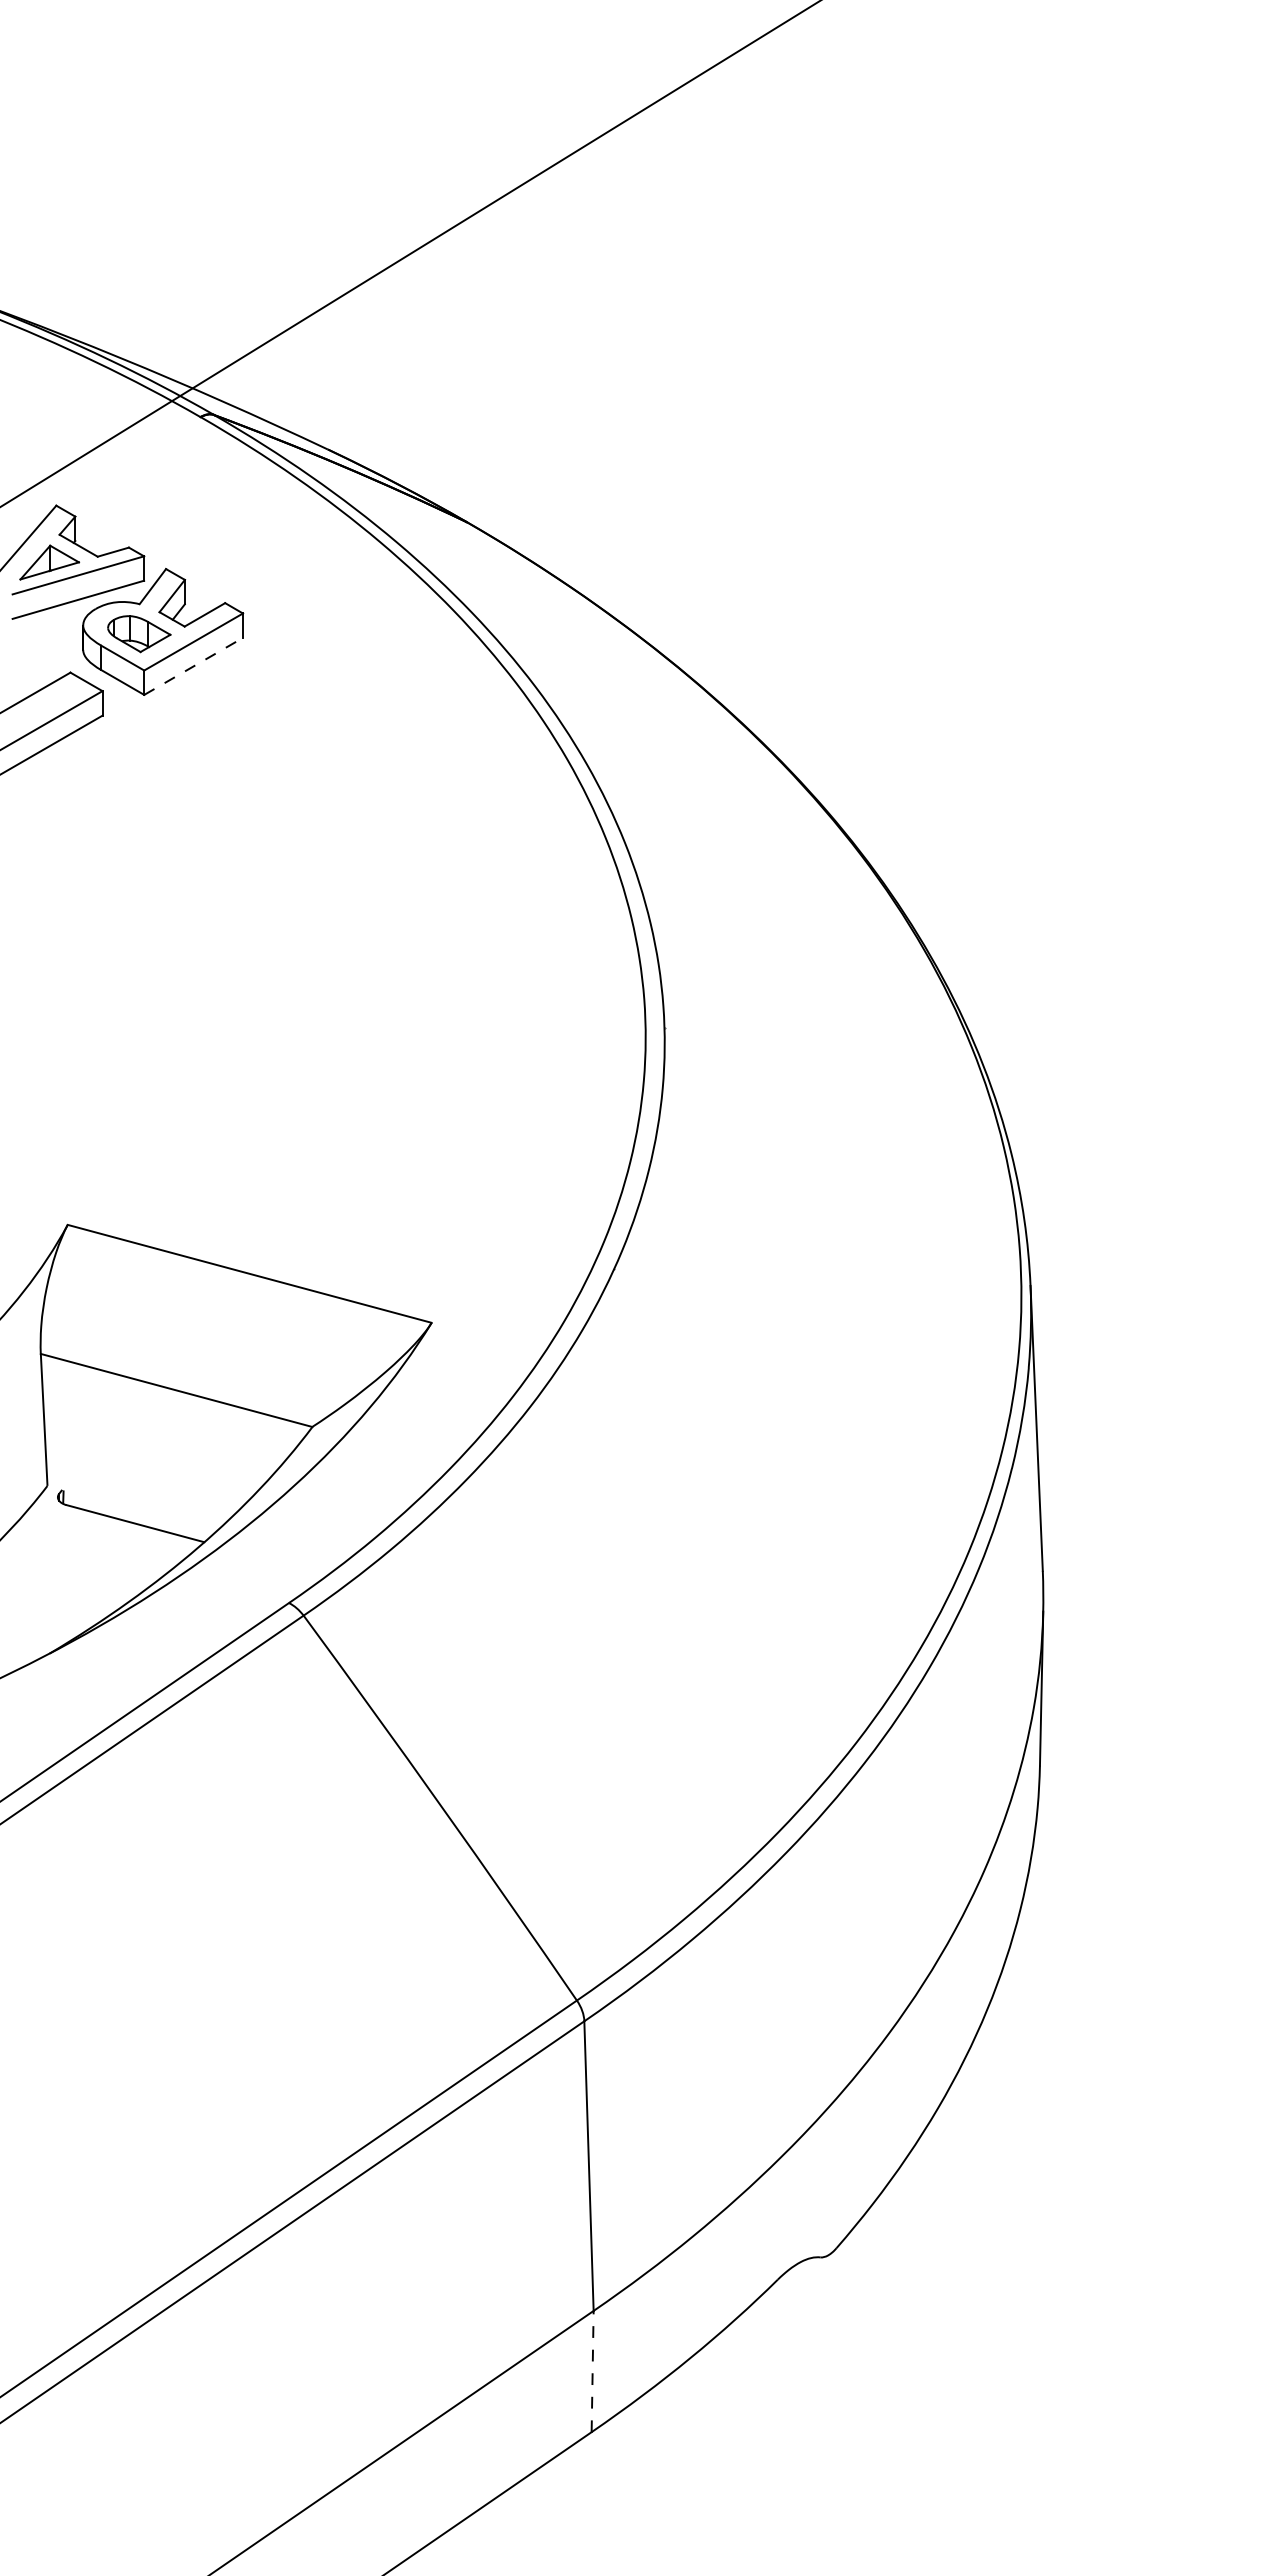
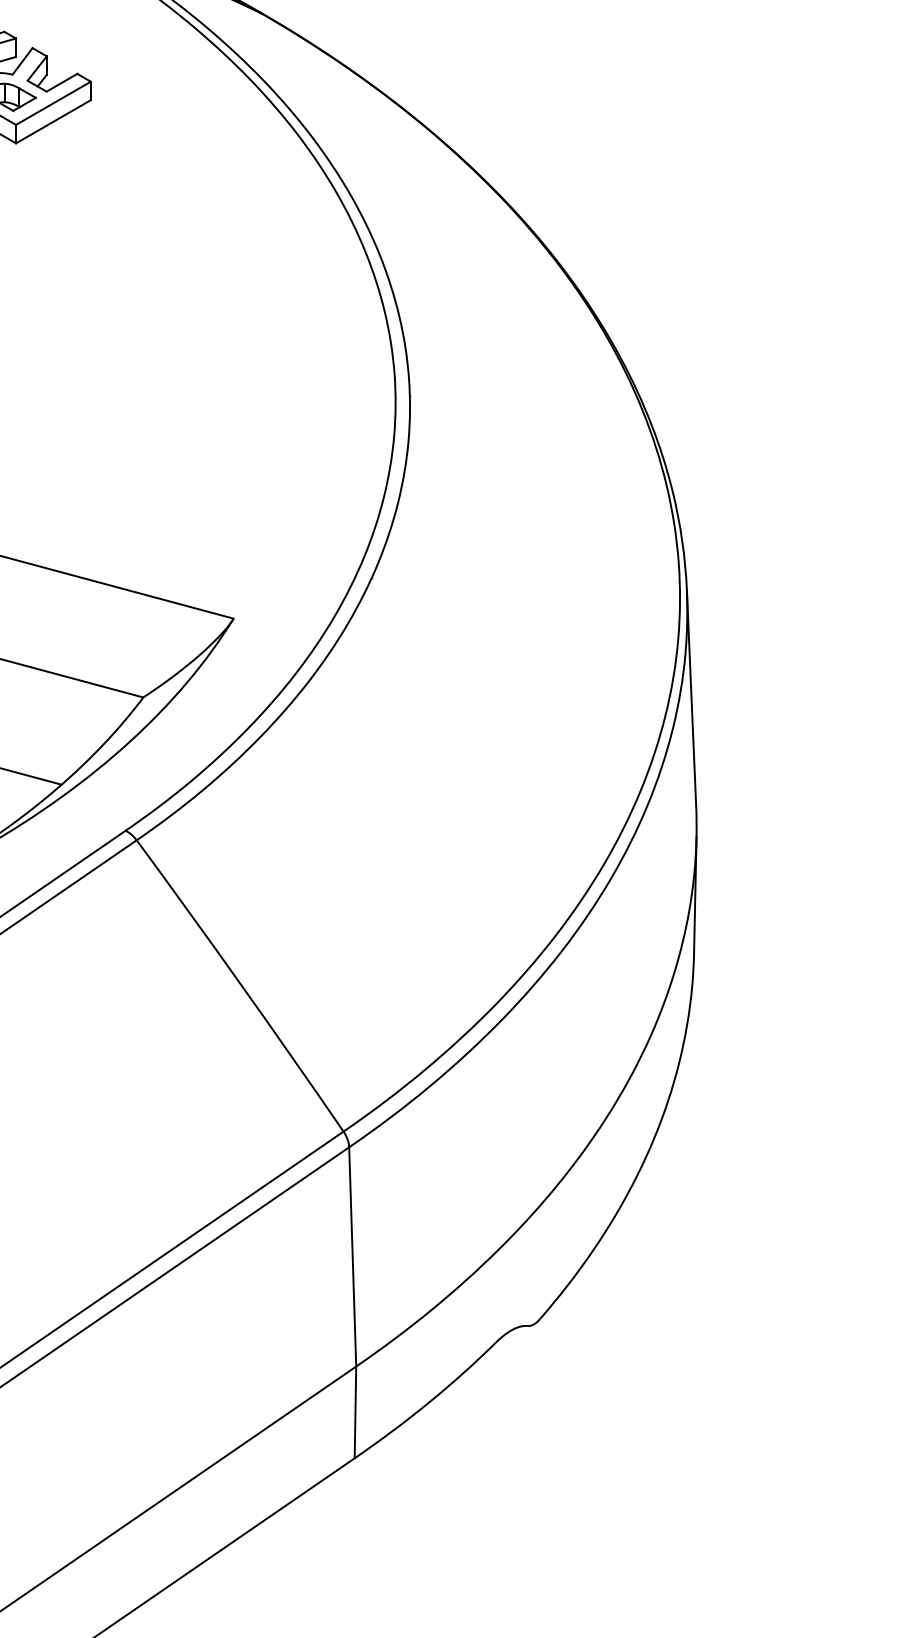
line: (194, 666) -> (54, 121), dashed -> solid
line: (592, 2371) -> (355, 1412), dashed -> solid

